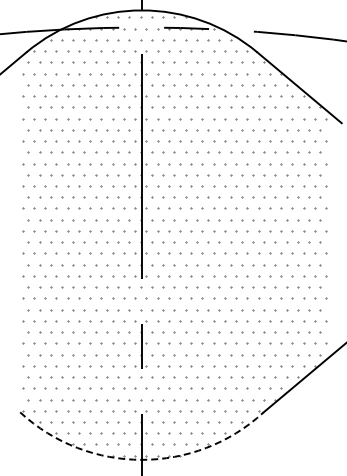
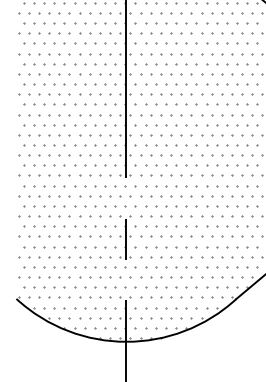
arc: (141, 459) -> (126, 341), dashed -> solid

